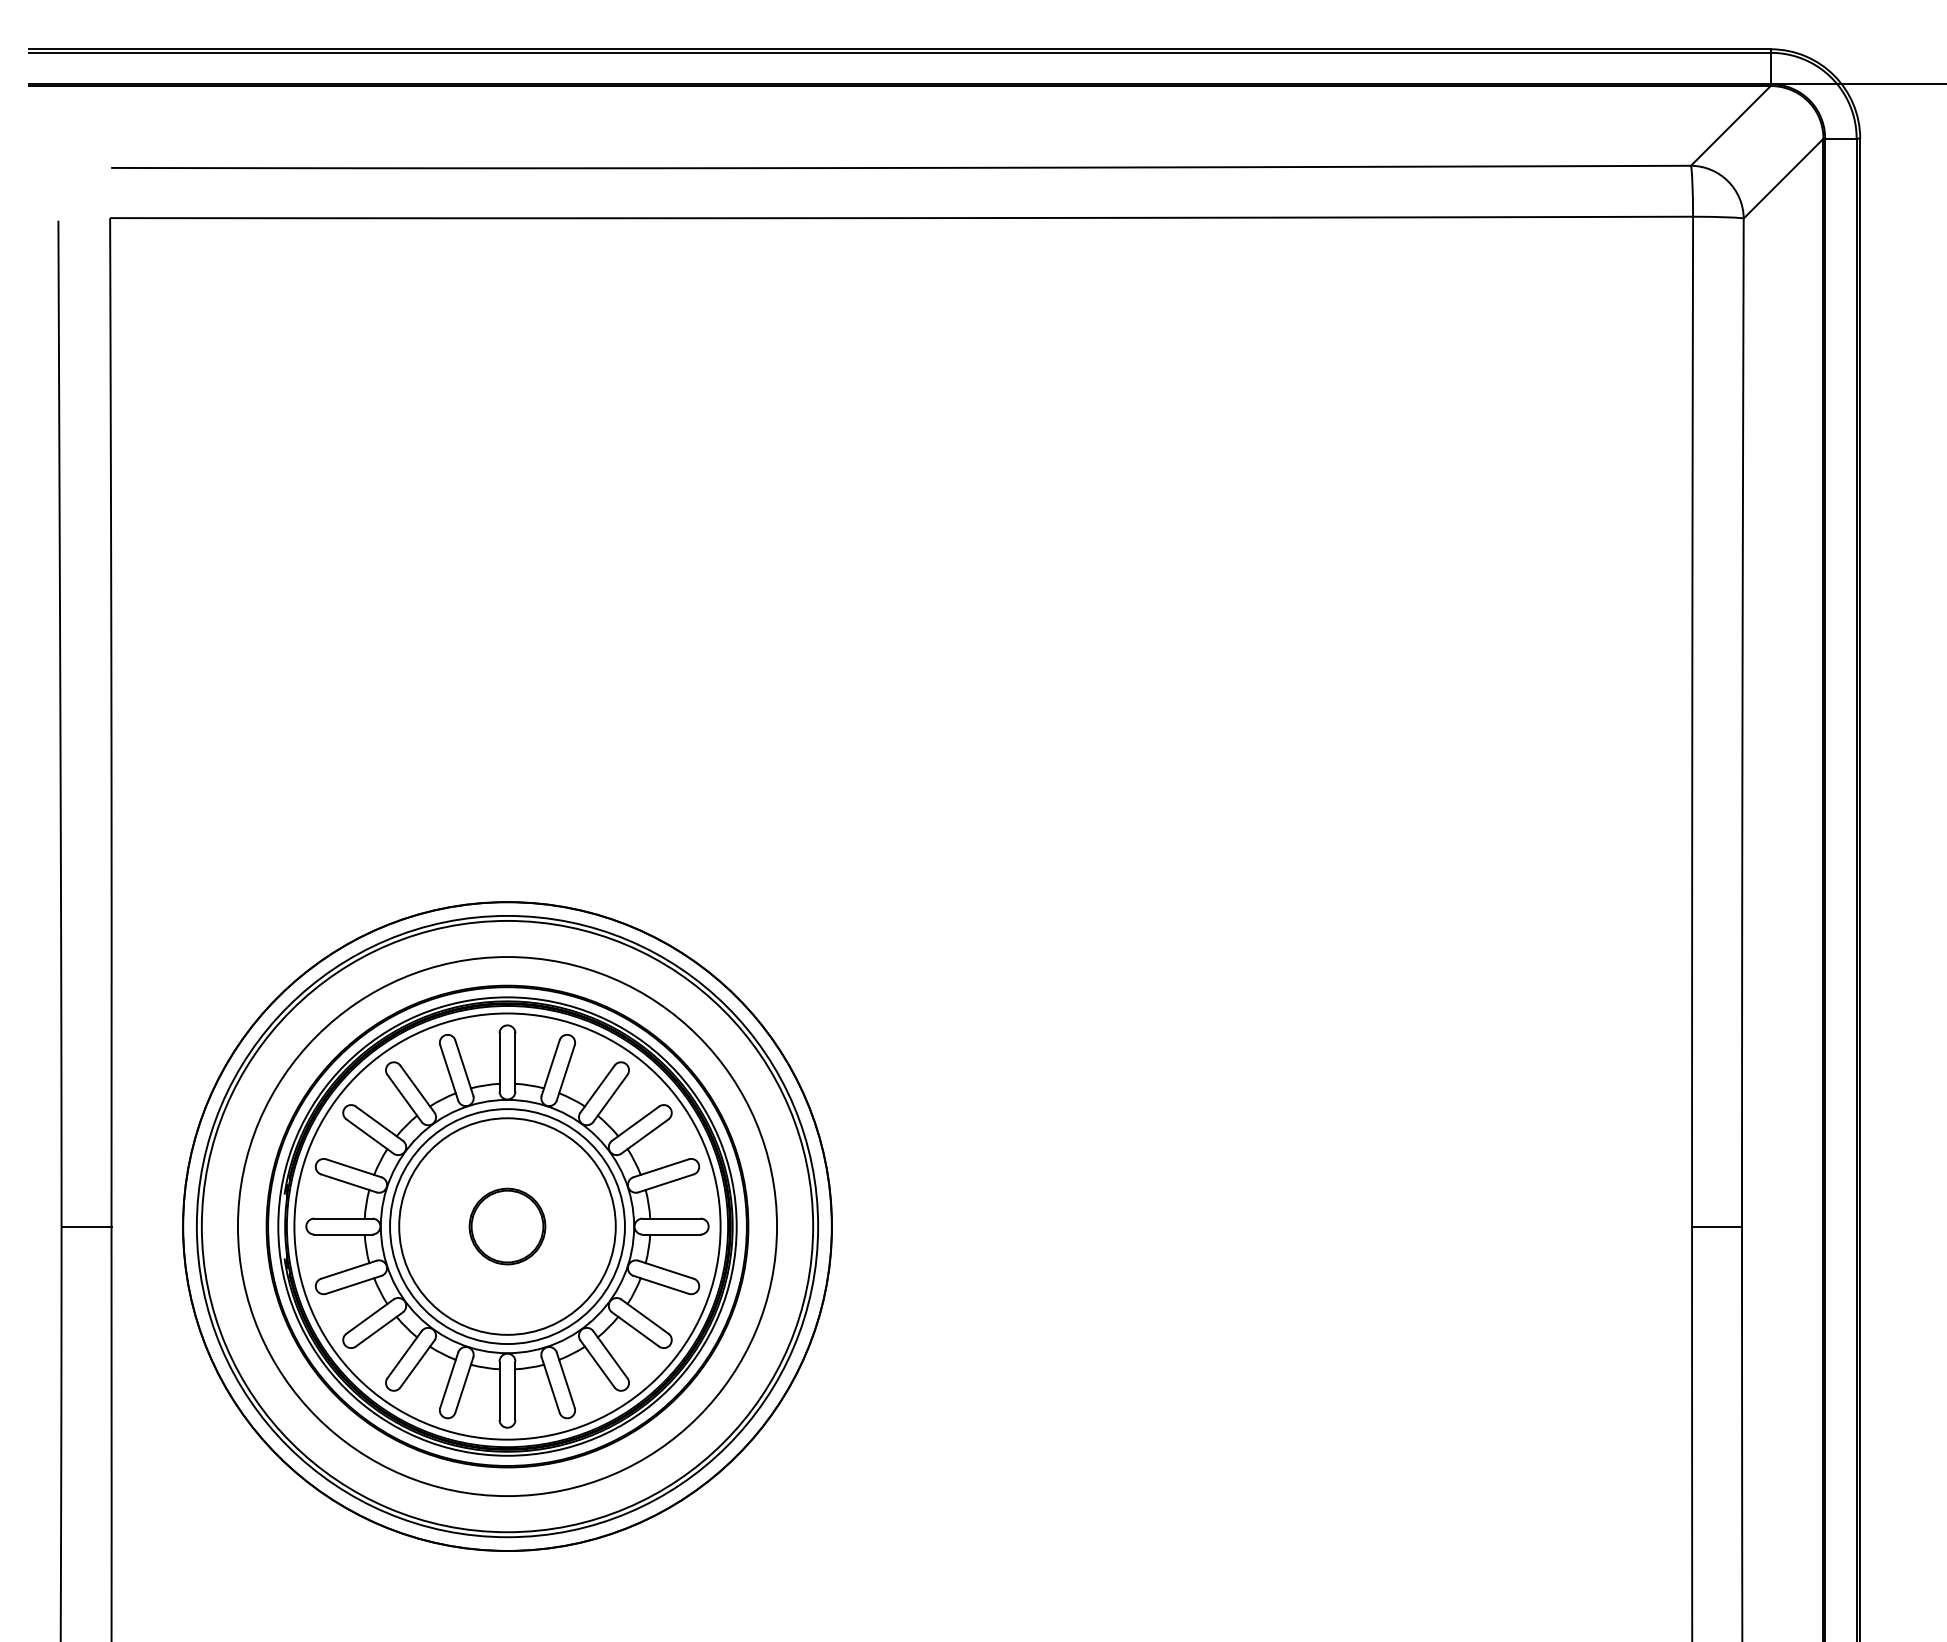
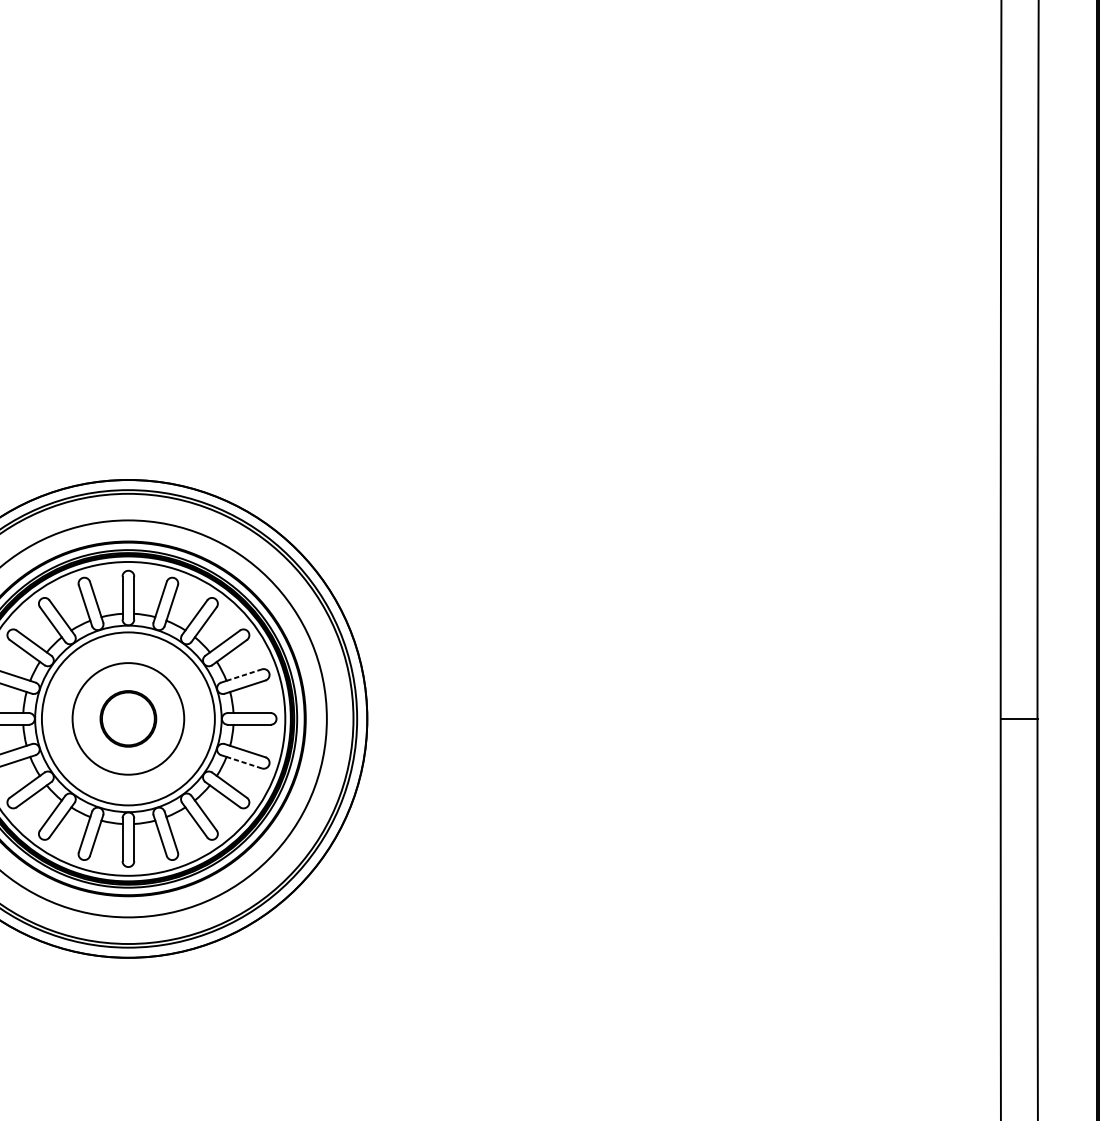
line: (665, 1166) -> (244, 674), solid -> dashed
circle: (507, 1226) -> (128, 718), size x0.7
line: (664, 1285) -> (244, 762), solid -> dashed

